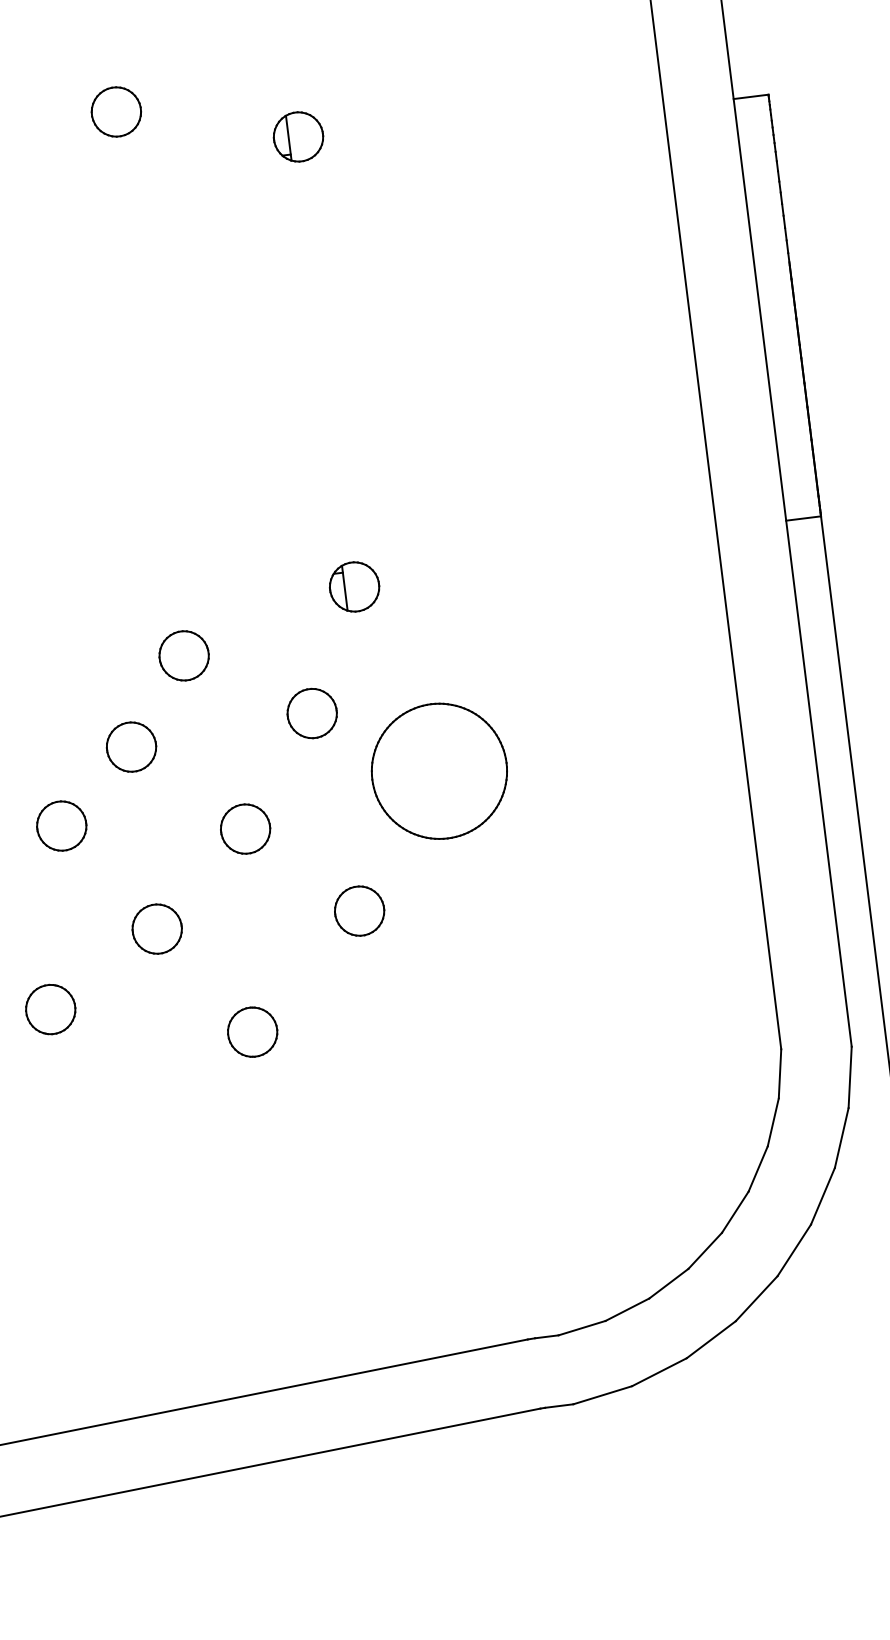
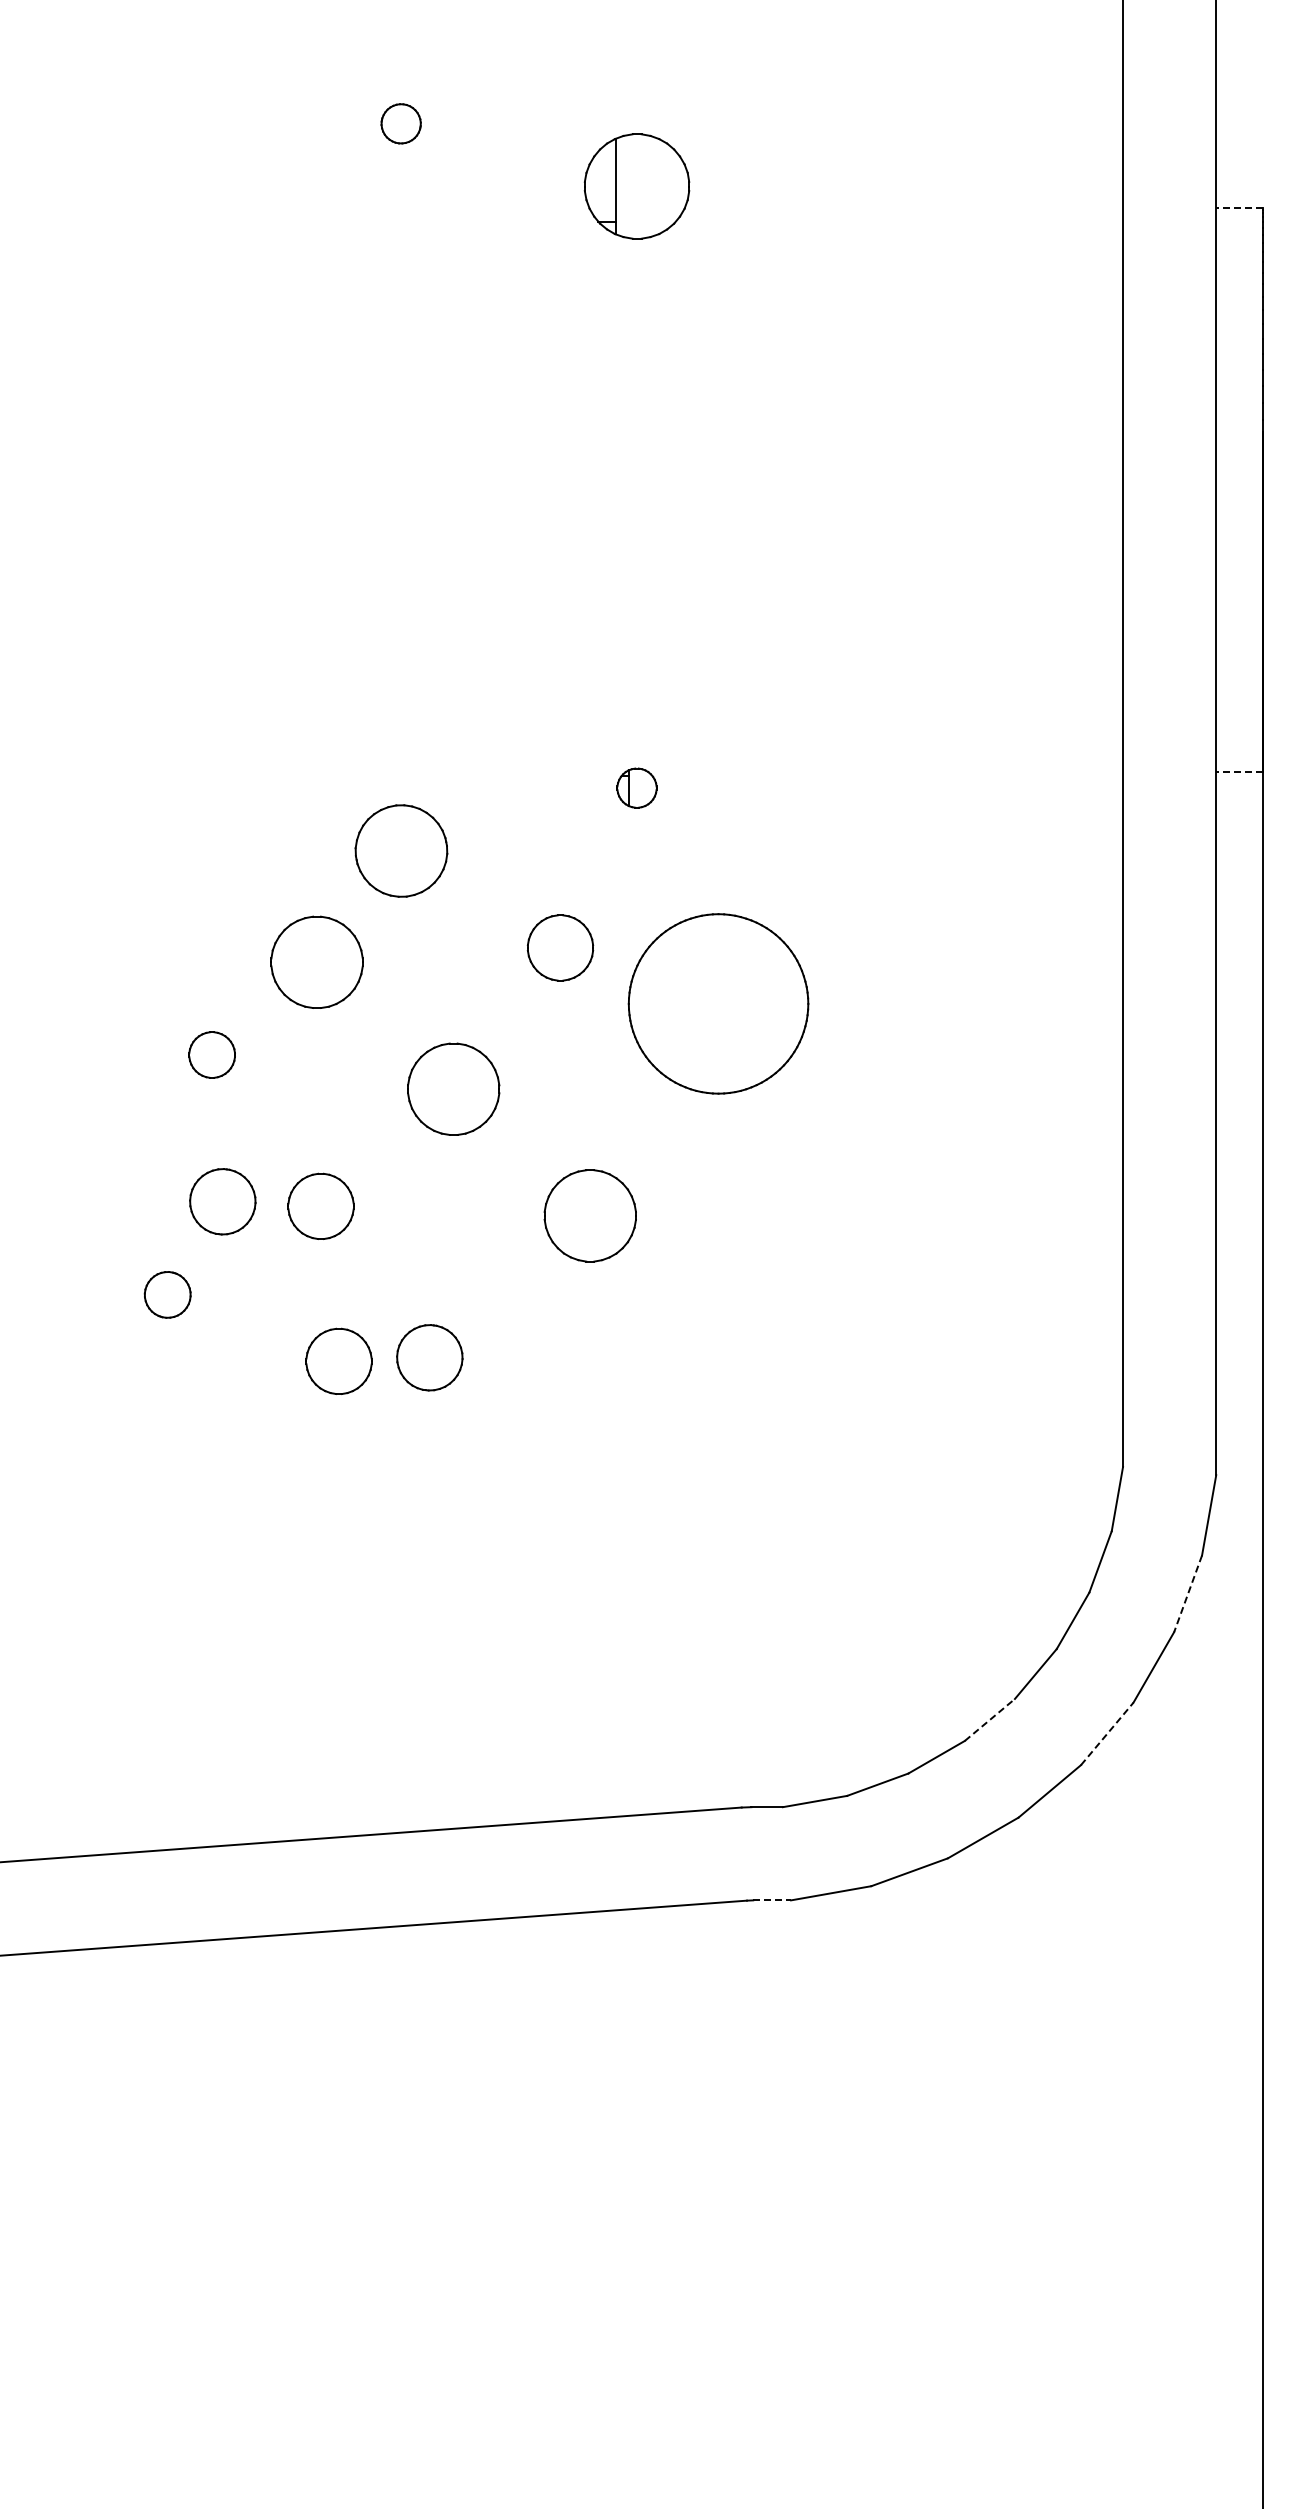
line: (751, 96) -> (1239, 207), solid -> dashed
part: (115, 111) -> (400, 123), size x0.6
part: (298, 137) -> (636, 186), size x1.6
line: (803, 518) -> (1239, 771), solid -> dashed
part: (354, 586) -> (636, 787), size x0.6
part: (183, 655) -> (400, 850), size x1.4
part: (131, 747) -> (316, 962), size x1.4
part: (439, 771) -> (718, 1003), moved
part: (61, 825) -> (211, 1054), size x0.7
part: (245, 828) -> (453, 1088), size x1.4
part: (359, 910) -> (590, 1215), size x1.4
part: (83, 934) -> (222, 1201), added
part: (50, 1009) -> (167, 1294), size x0.7
part: (184, 1042) -> (338, 1360), added
line: (841, 1137) -> (1188, 1593), solid -> dashed
line: (704, 1250) -> (989, 1719), solid -> dashed
line: (794, 1250) -> (1107, 1733), solid -> dashed
line: (559, 1406) -> (772, 1900), solid -> dashed

